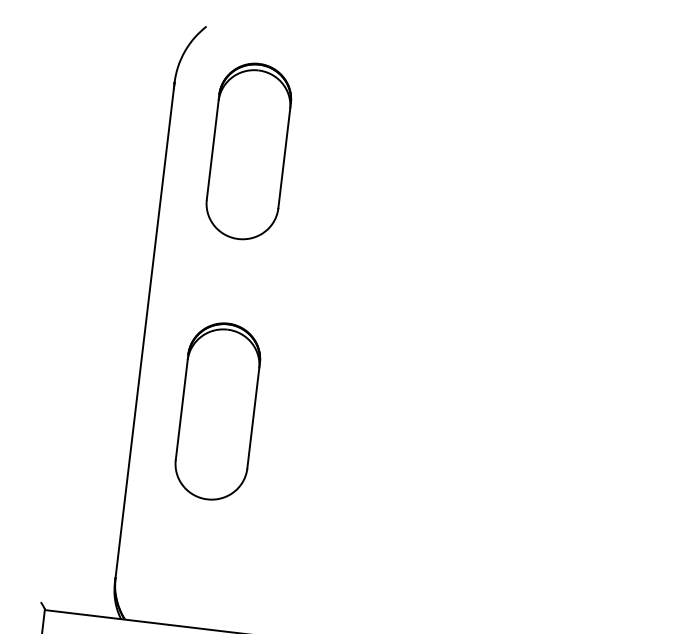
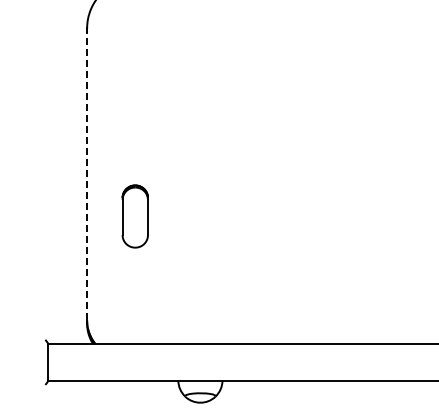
part: (249, 150) -> (135, 62), removed
line: (145, 328) -> (87, 173), solid -> dashed
part: (218, 411) -> (135, 216), size x0.6

